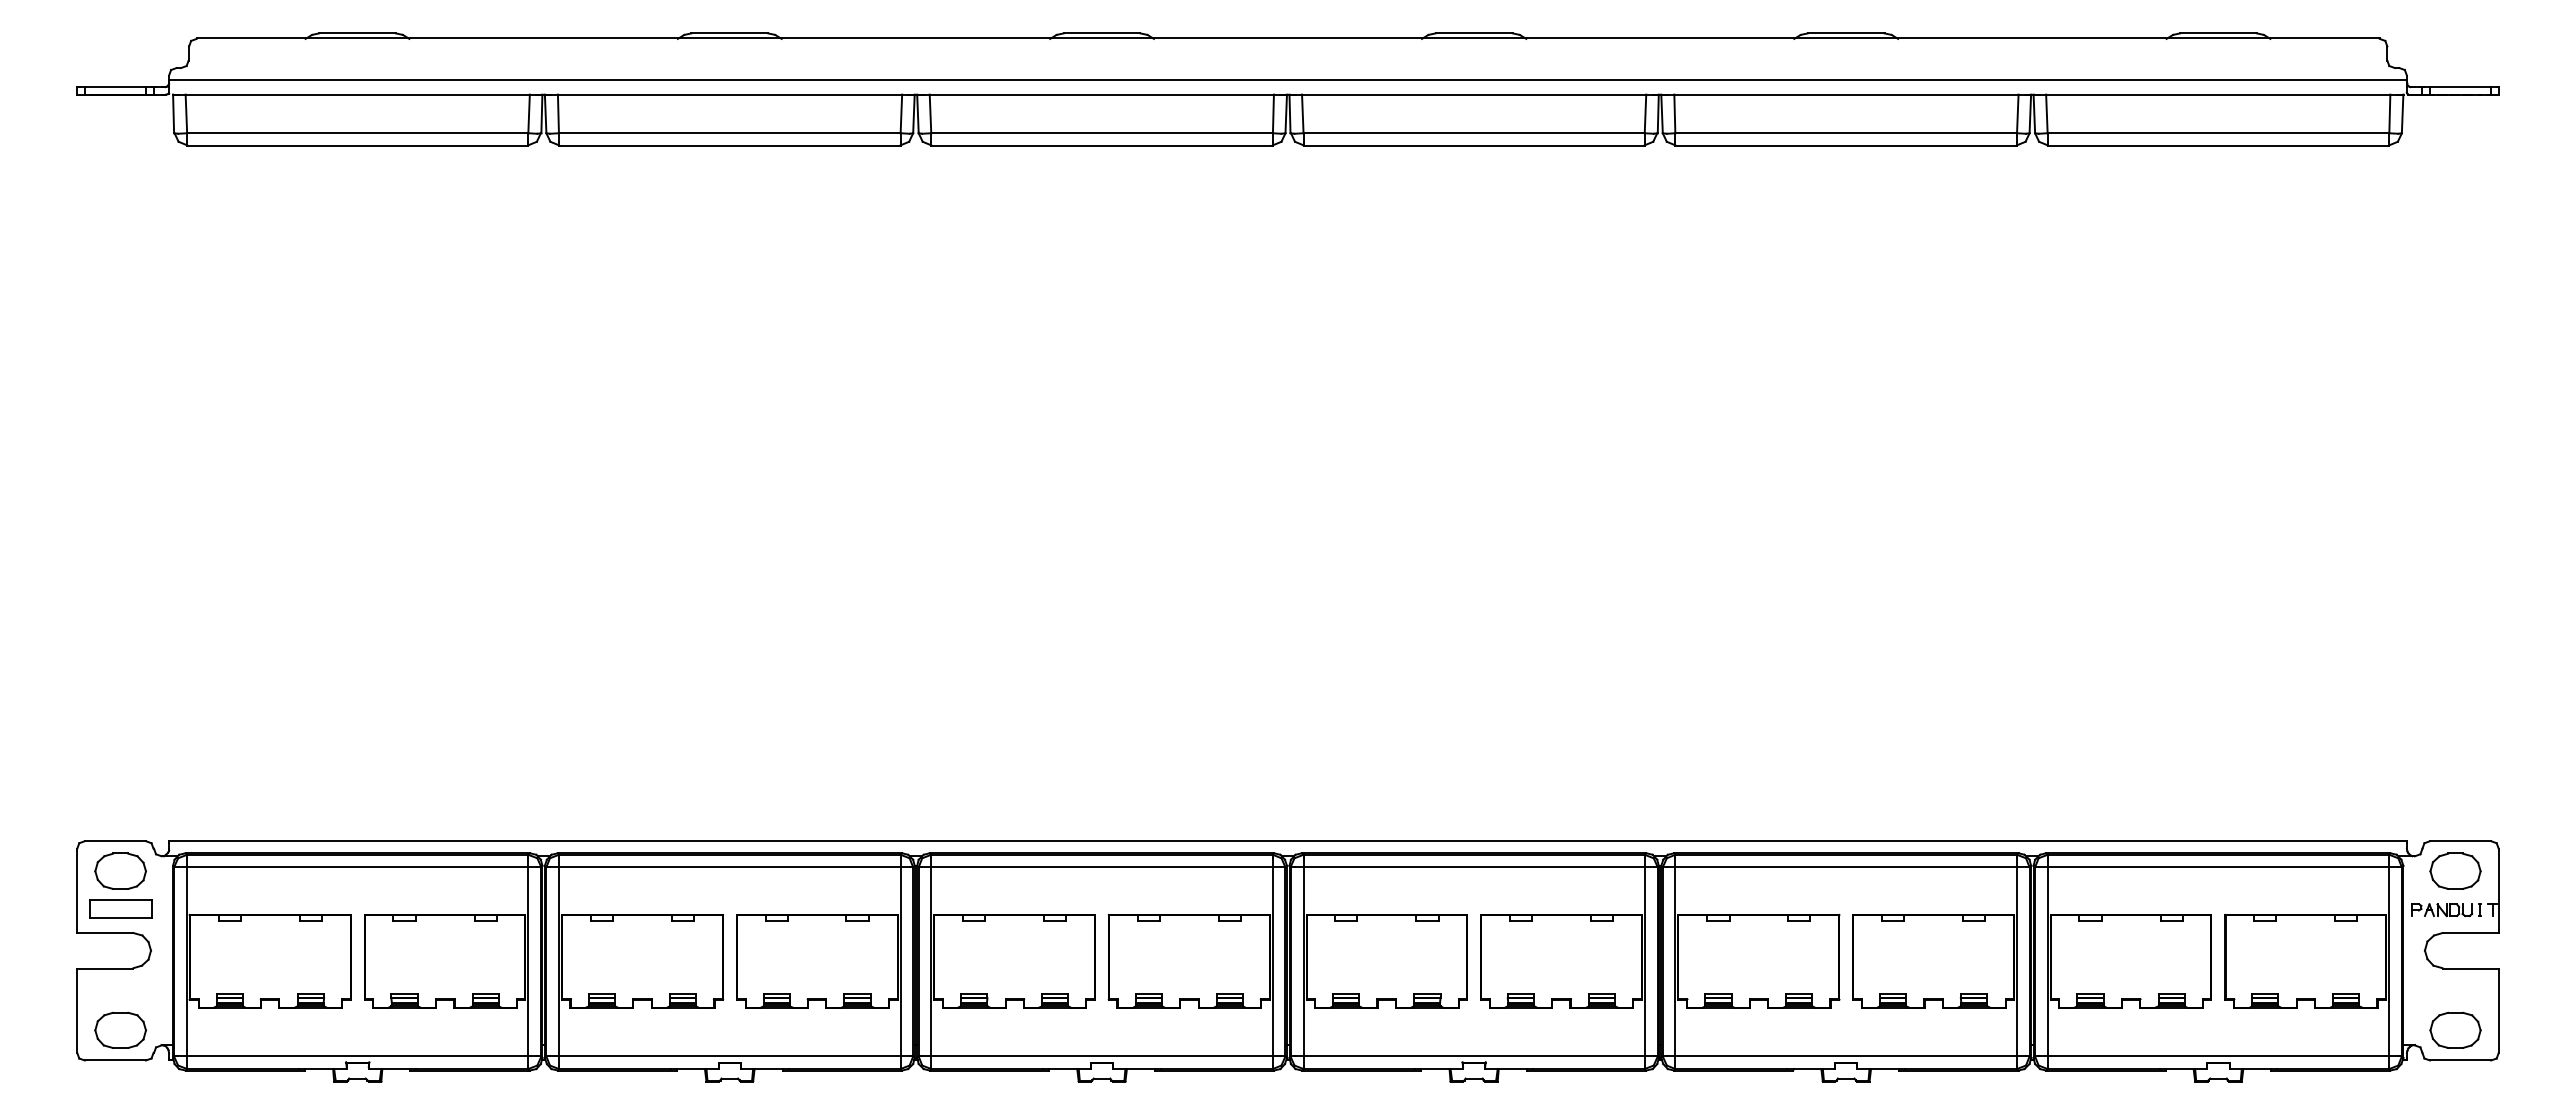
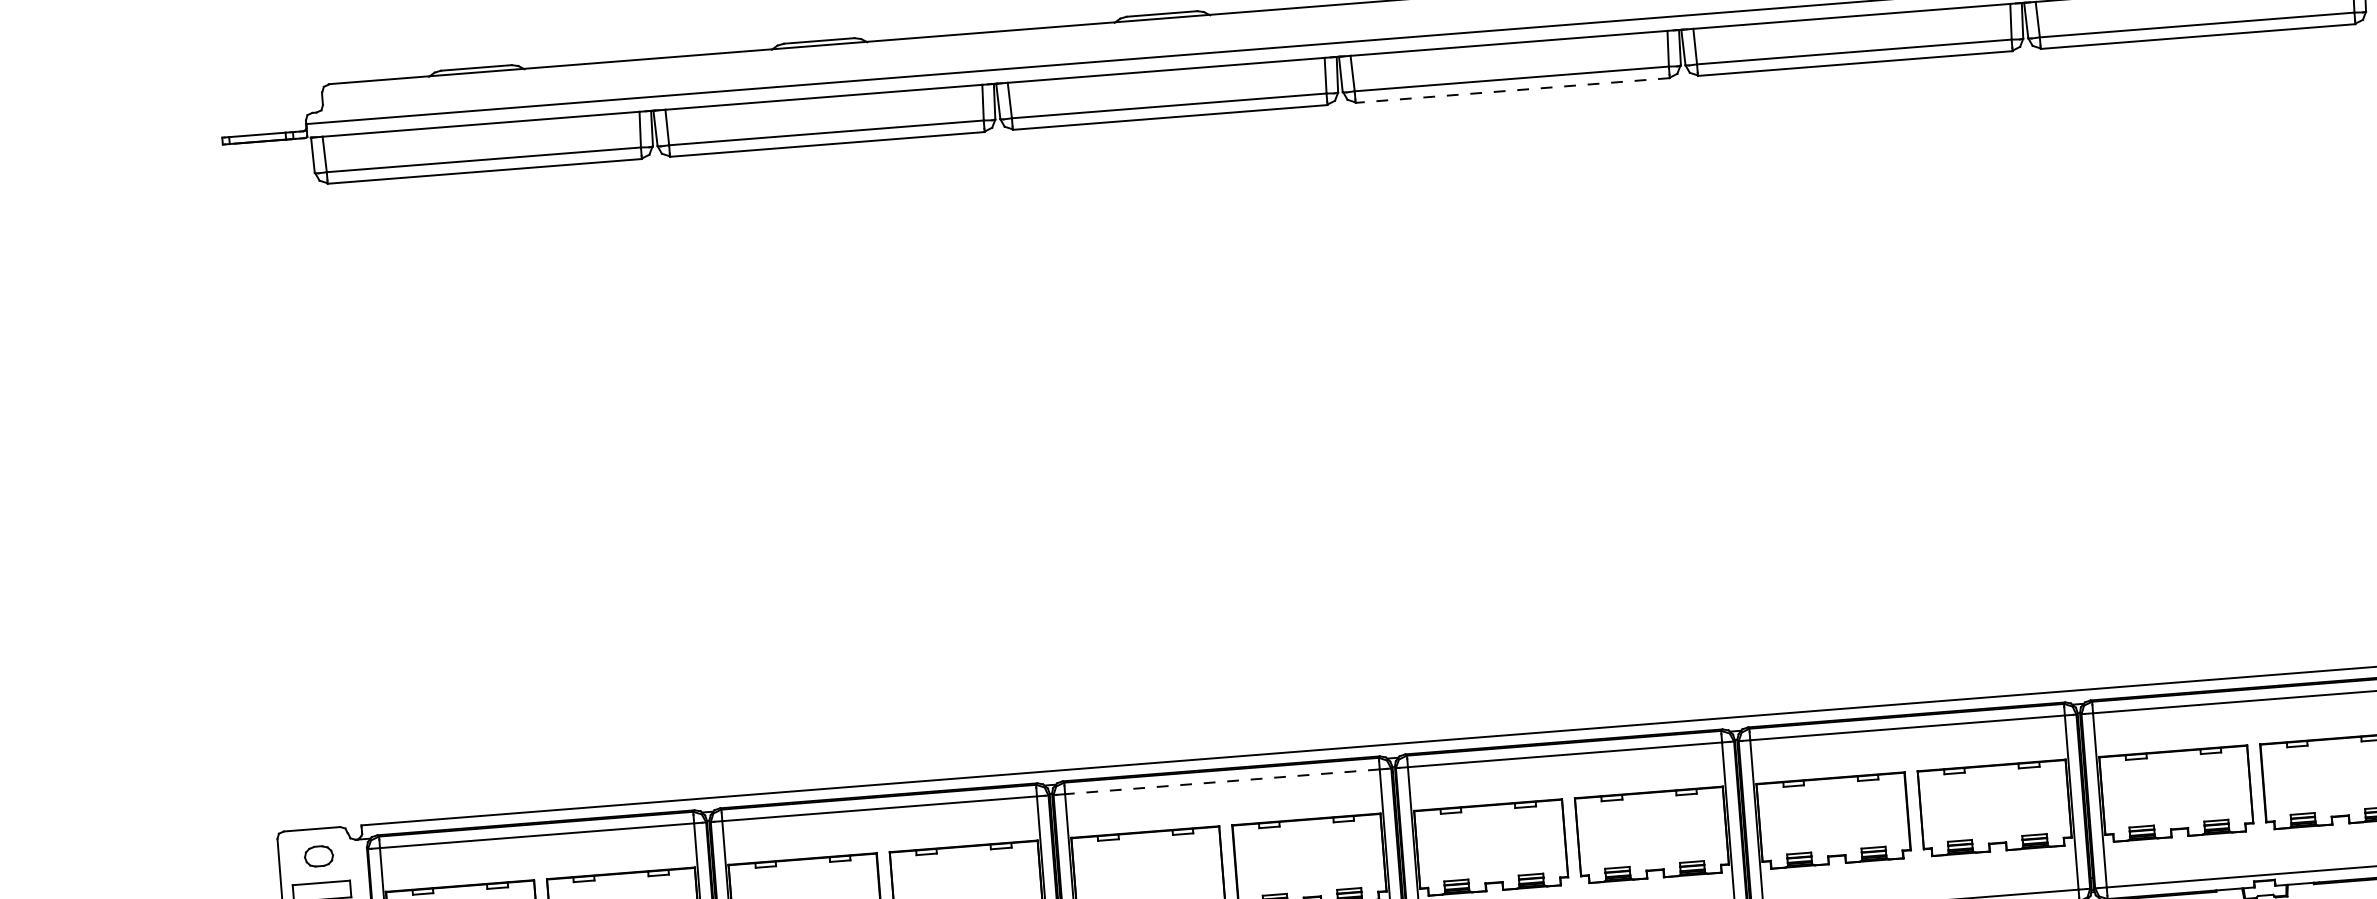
line: (1474, 145) -> (1513, 90), solid -> dashed
line: (1102, 867) -> (1222, 781), solid -> dashed
part: (120, 870) -> (318, 855), size x0.6

